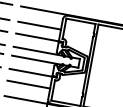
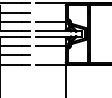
line: (39, 25) -> (50, 13), removed
line: (28, 84) -> (50, 54), removed

